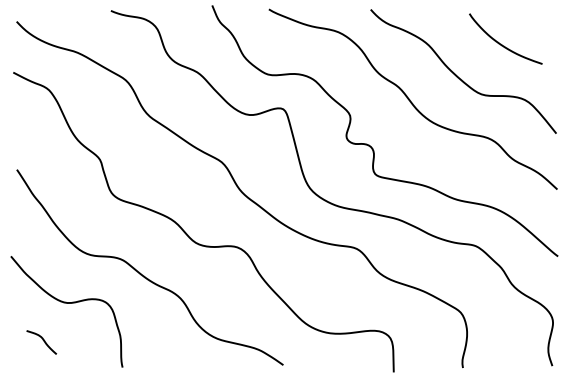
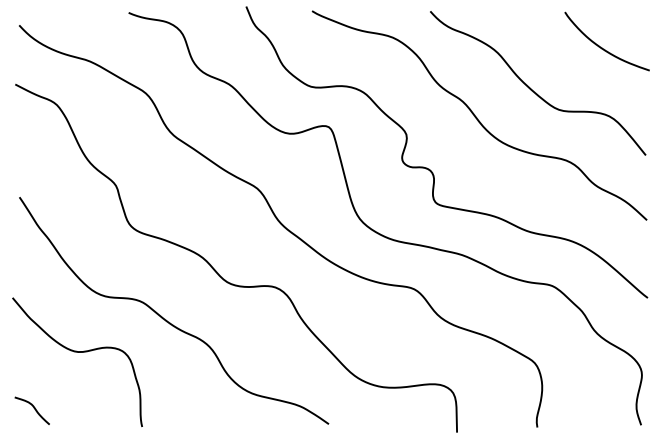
curve: (501, 44) -> (602, 47), moved
curve: (42, 340) -> (33, 408), moved

